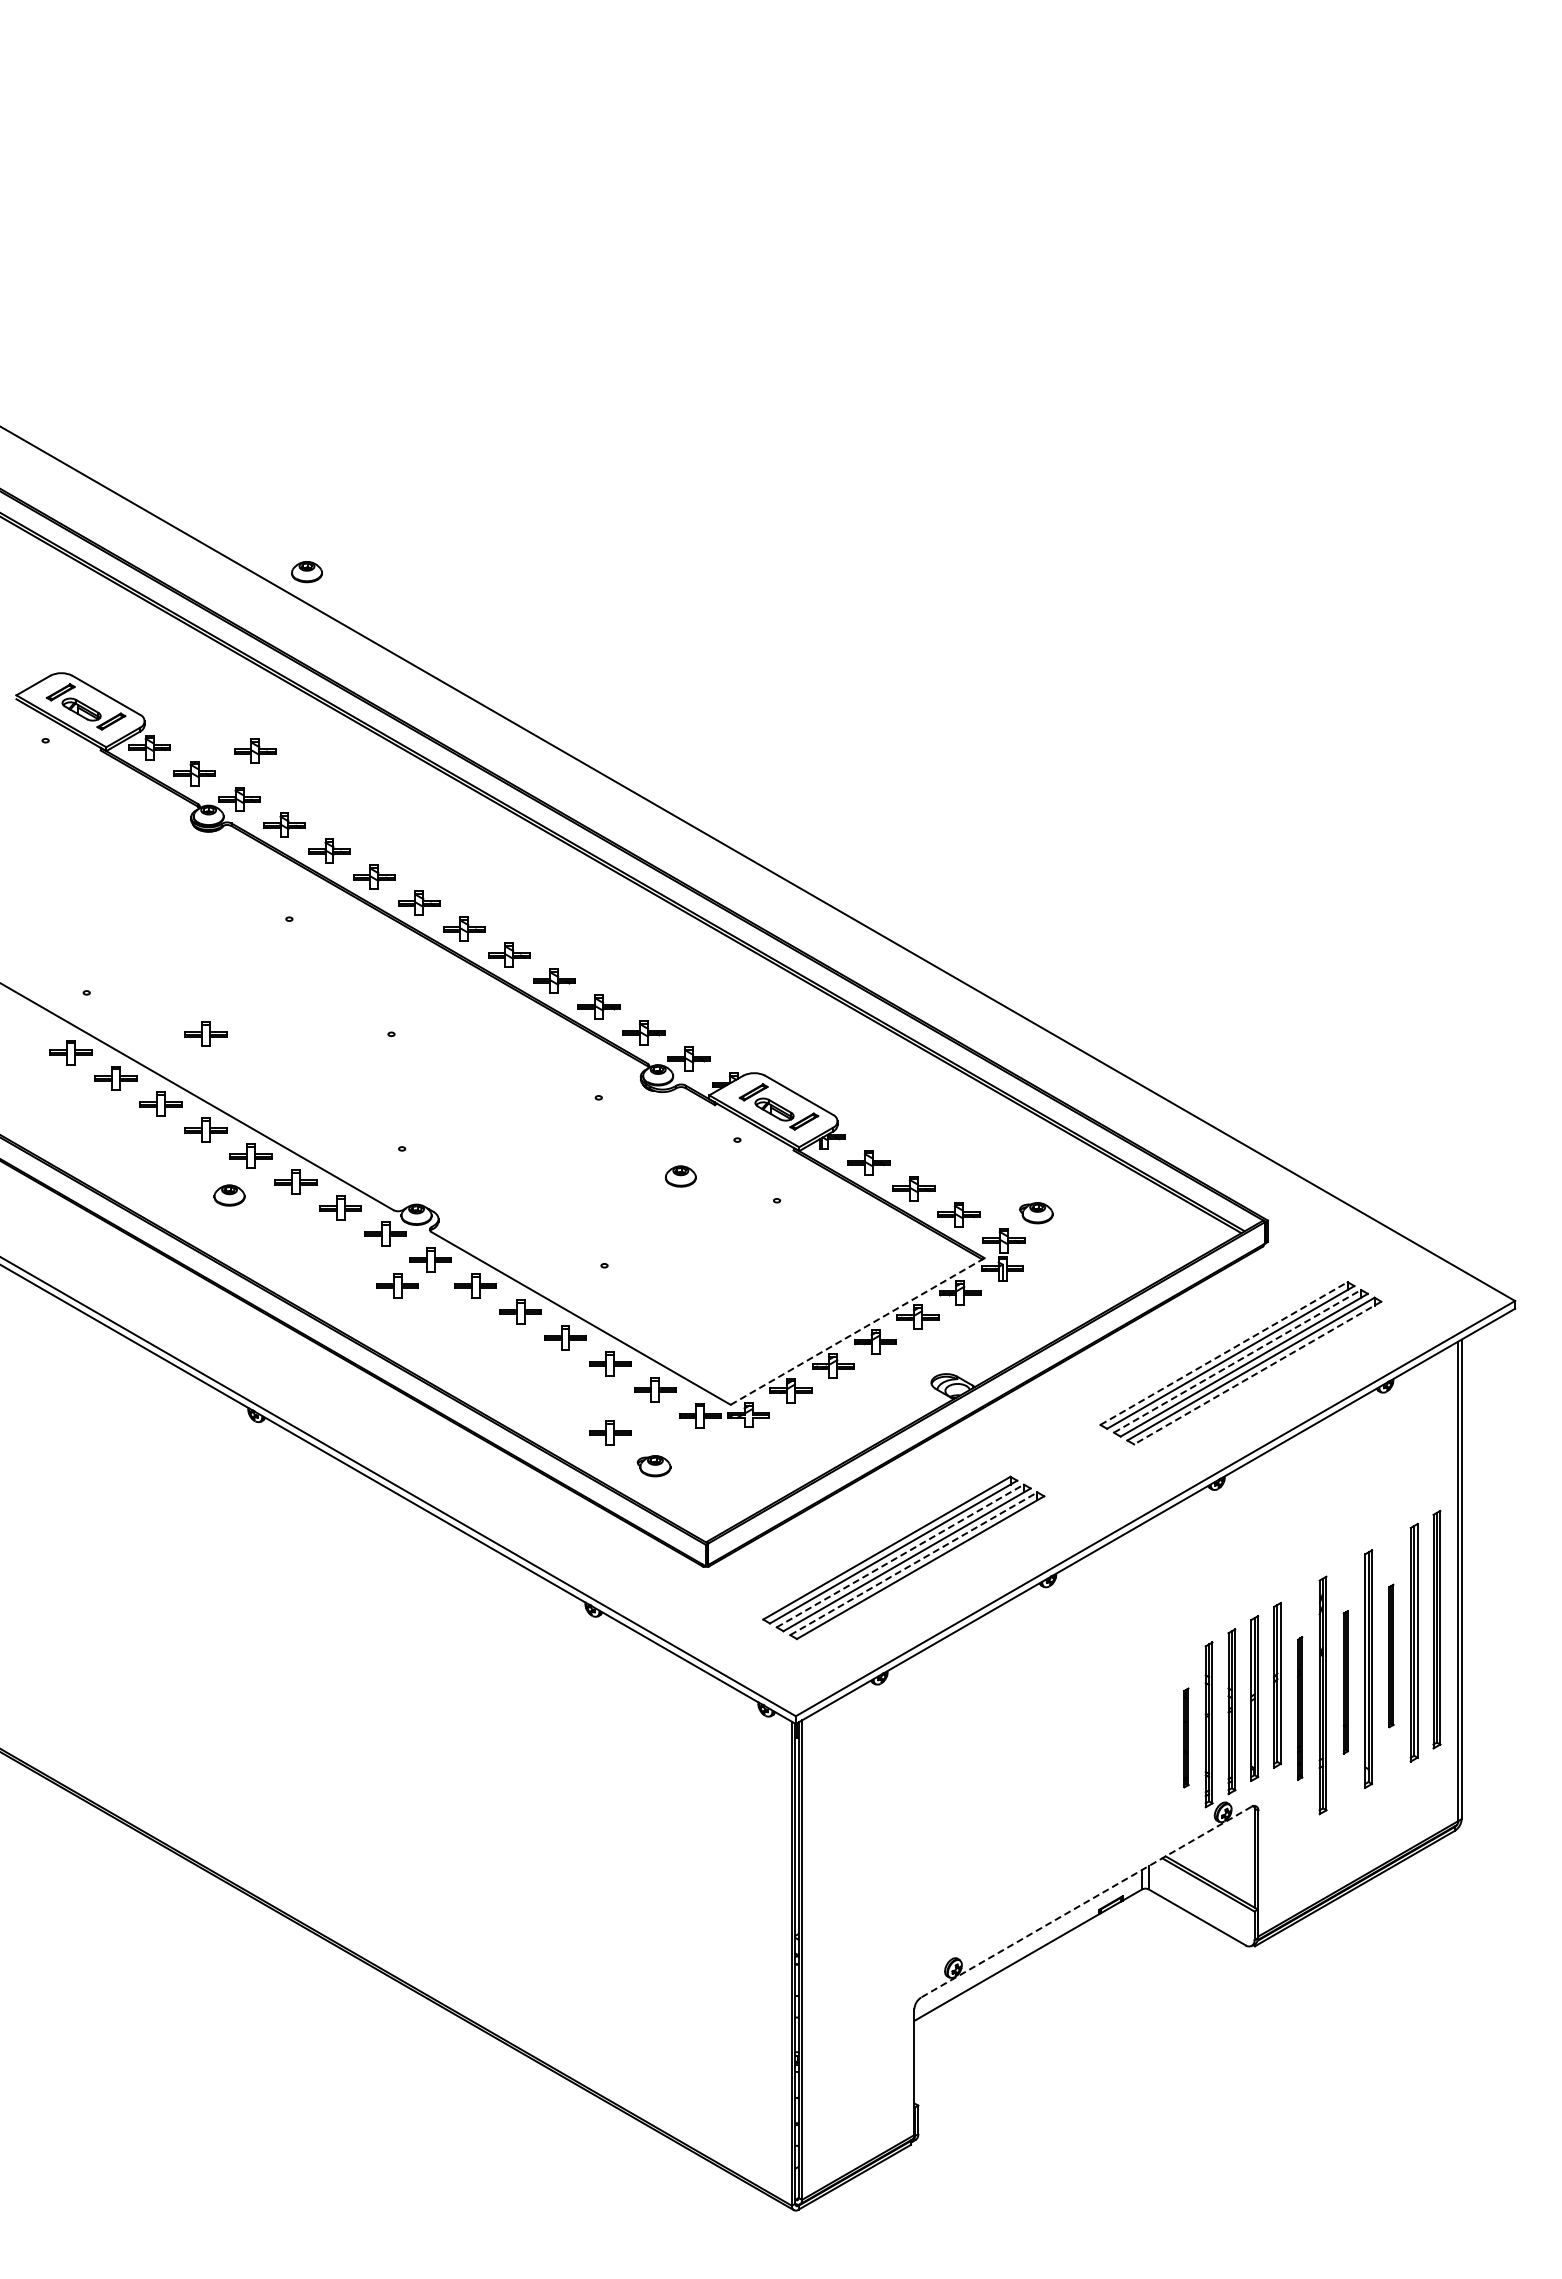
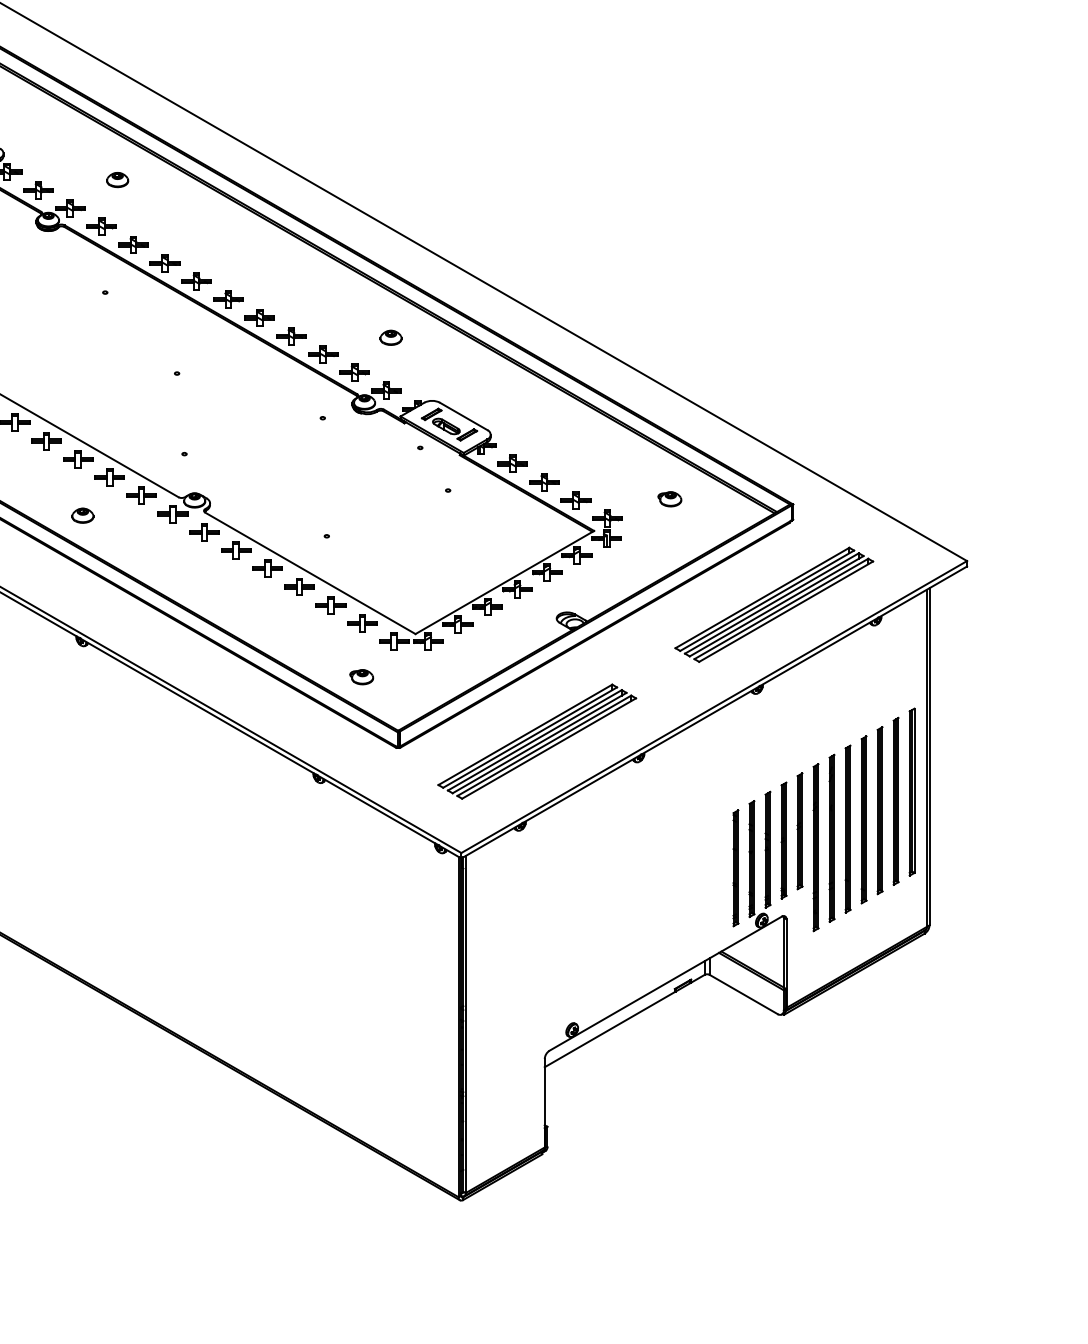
part: (306, 572) -> (117, 180), moved
part: (255, 750) -> (81, 174), removed
part: (205, 1033) -> (46, 372), removed
part: (680, 1176) -> (390, 337), moved
part: (229, 1195) -> (82, 515), moved
part: (1036, 1213) -> (669, 499), moved
part: (397, 1285) -> (181, 550), removed
line: (857, 1331) -> (504, 582), dashed -> solid
line: (1224, 1353) -> (762, 597), dashed -> solid
line: (1237, 1361) -> (771, 603), dashed -> solid
line: (1257, 1373) -> (785, 612), dashed -> solid
part: (610, 1432) -> (331, 653), removed
line: (900, 1555) -> (534, 740), dashed -> solid
line: (913, 1563) -> (544, 745), dashed -> solid
part: (1391, 1655) -> (880, 810), size x1.67
part: (1345, 1682) -> (847, 829), size x1.67
part: (1299, 1708) -> (815, 847), size x1.67
part: (1186, 1737) -> (736, 867), size x1.67
line: (1086, 1902) -> (665, 983), dashed -> solid

